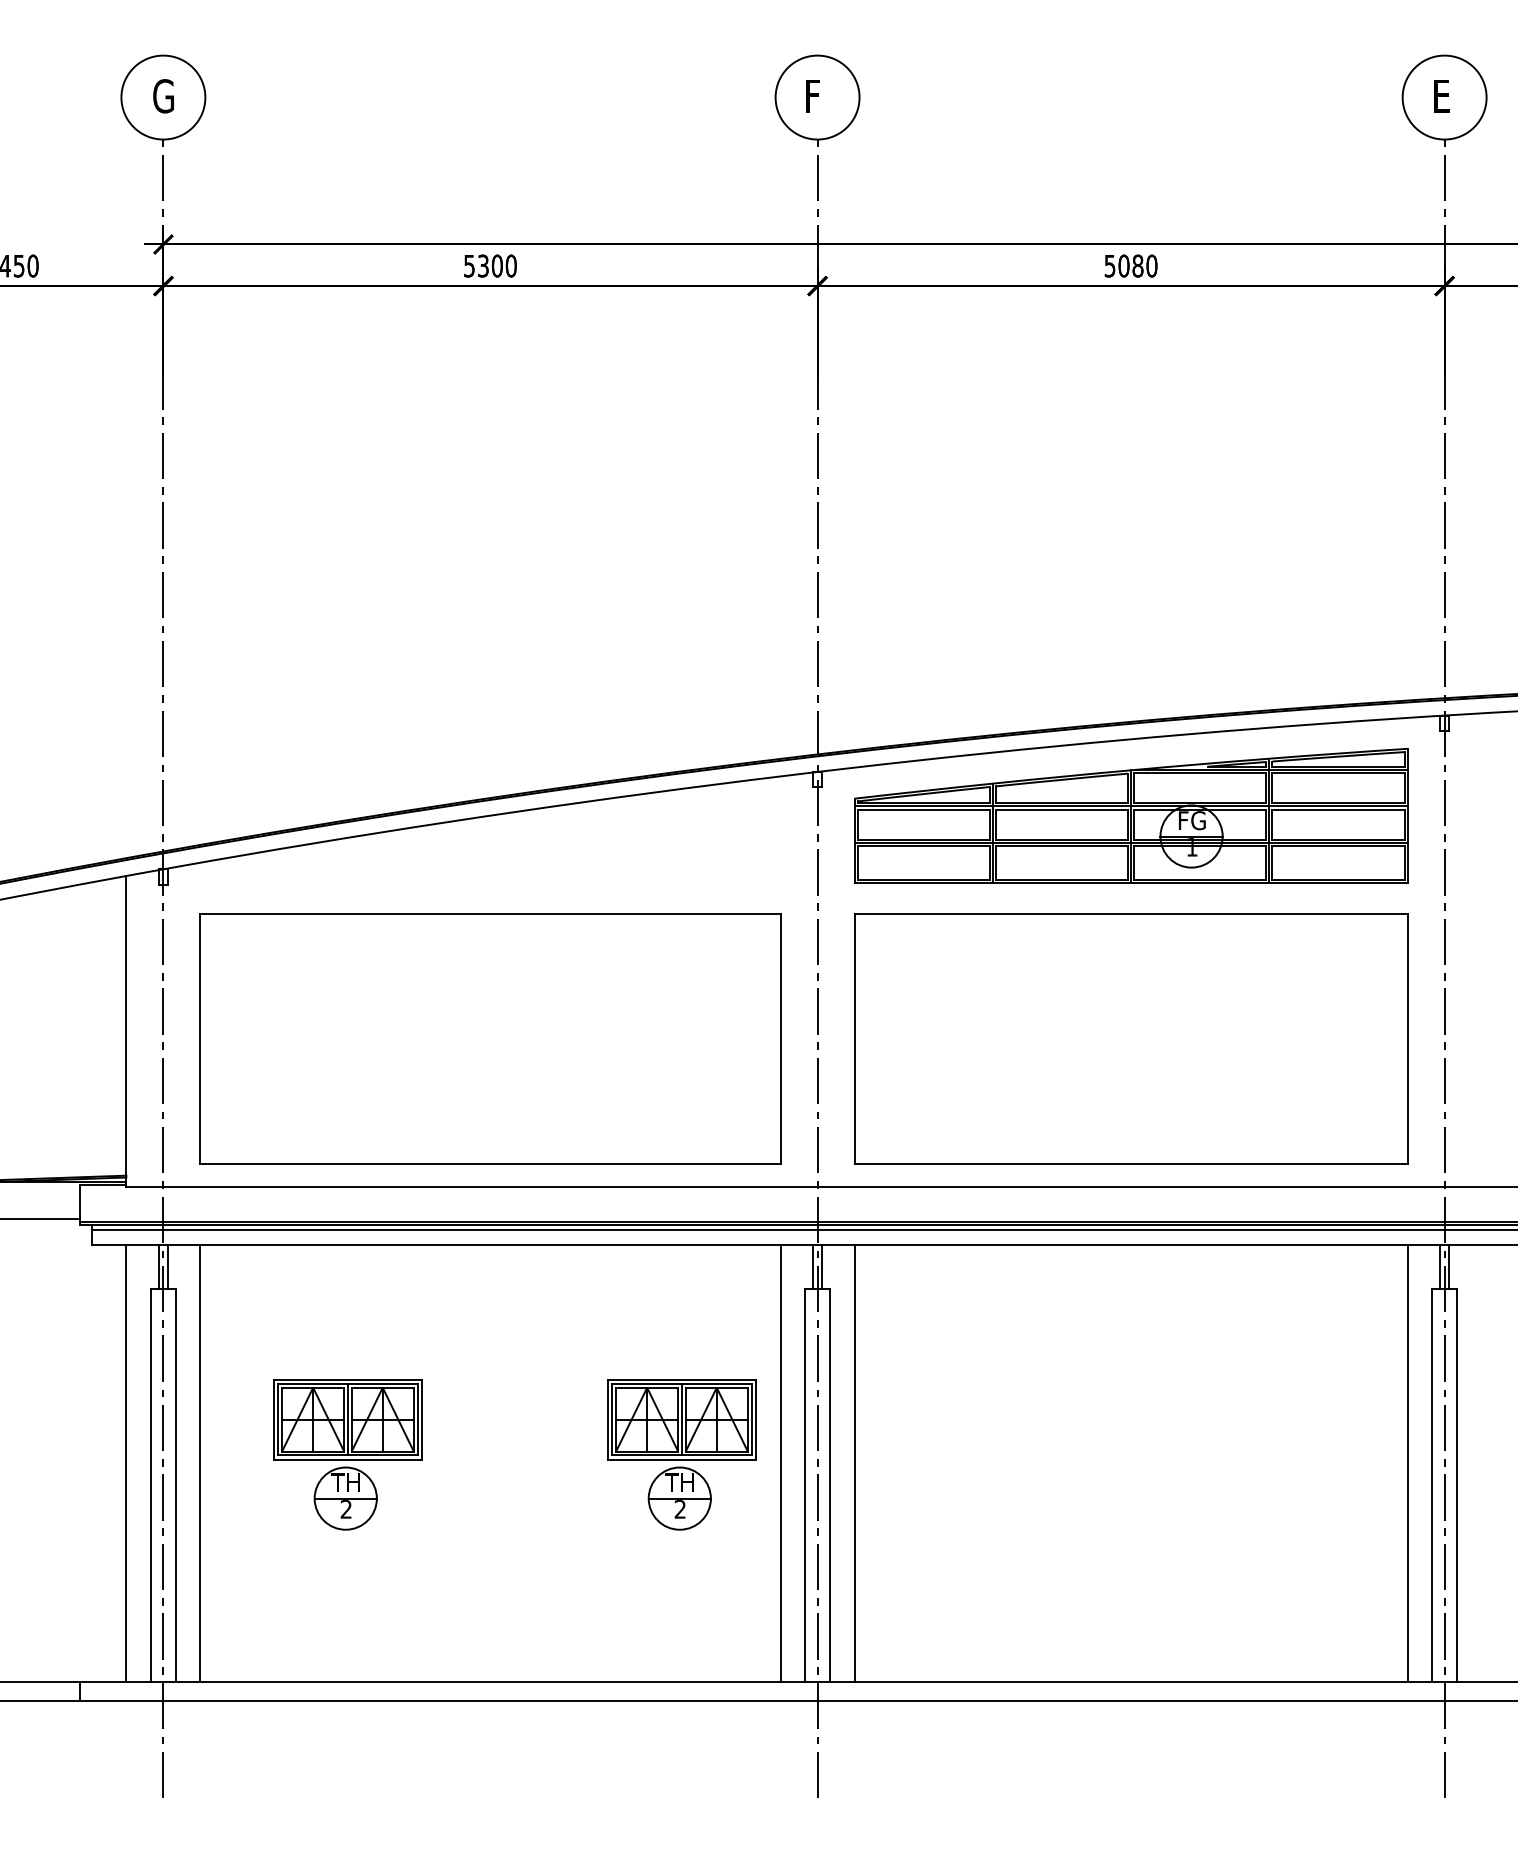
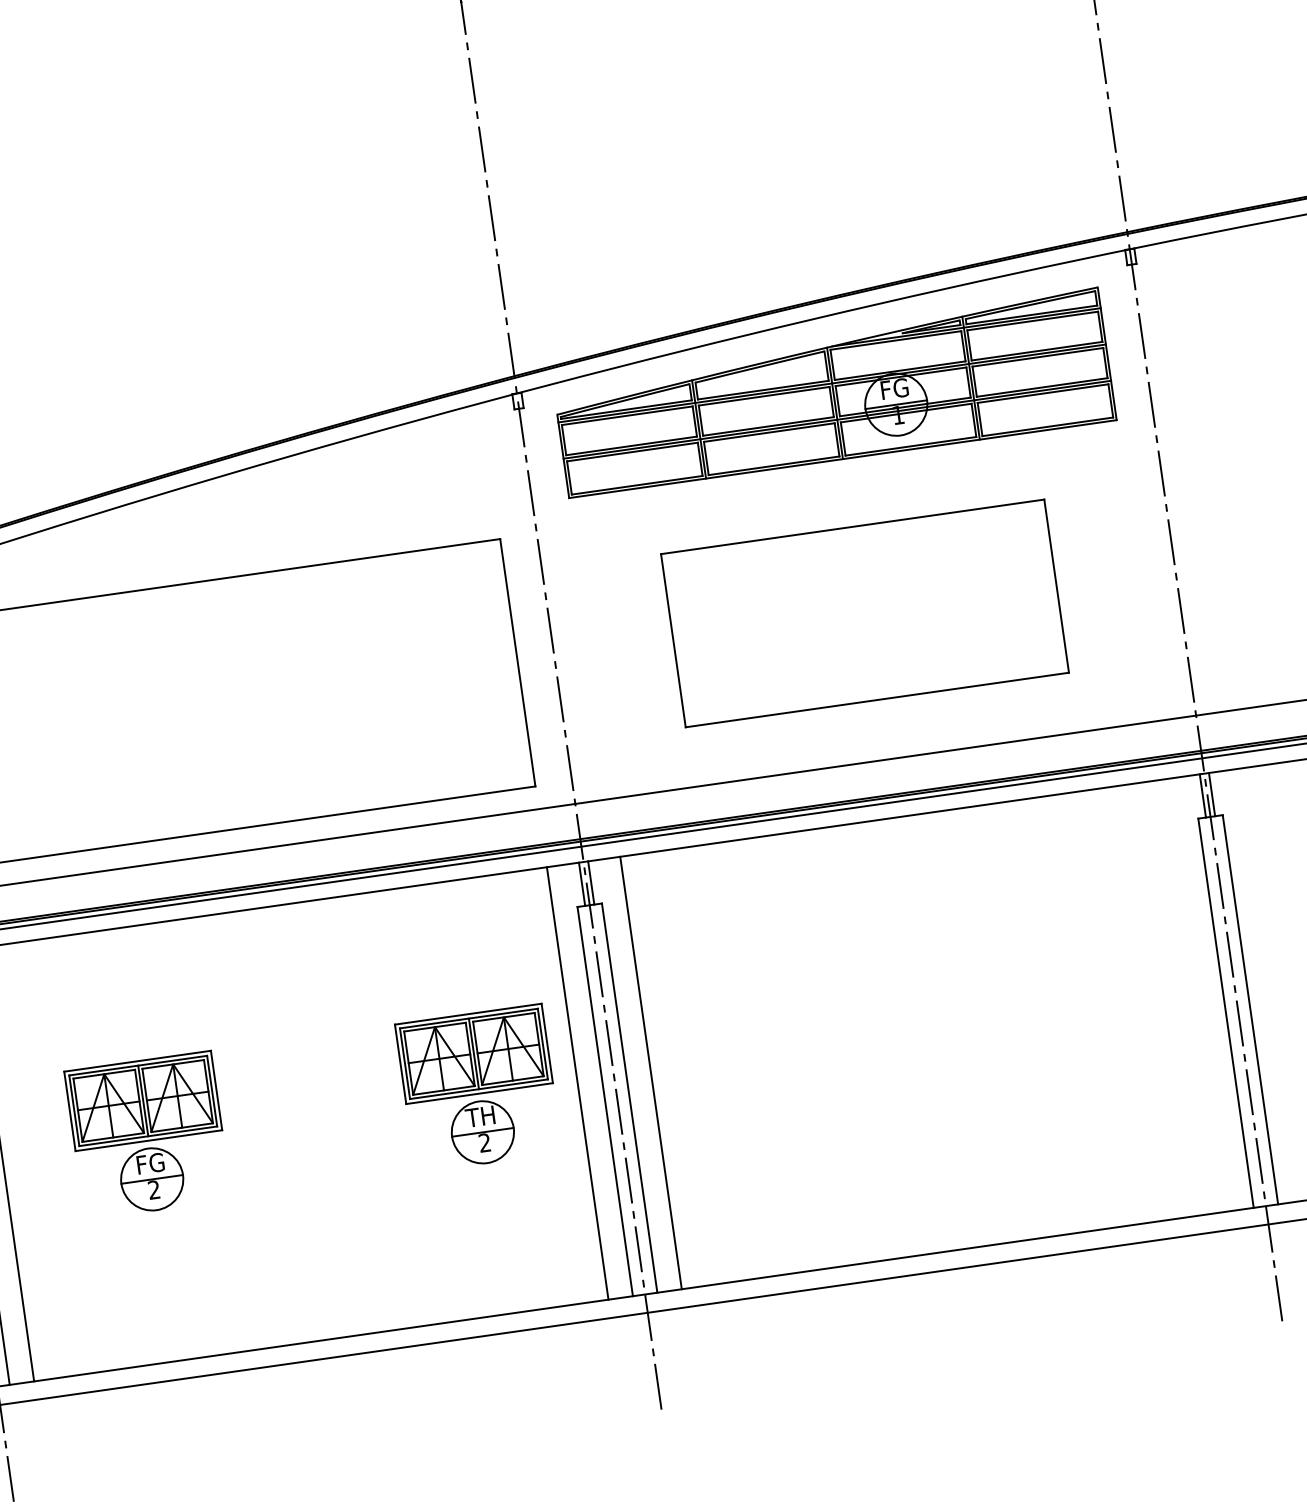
part: (1131, 1038) -> (865, 613), size x0.7
line: (1407, 1463) -> (1198, 995), removed
text: (345, 1482) -> (149, 1163), TH -> FG

